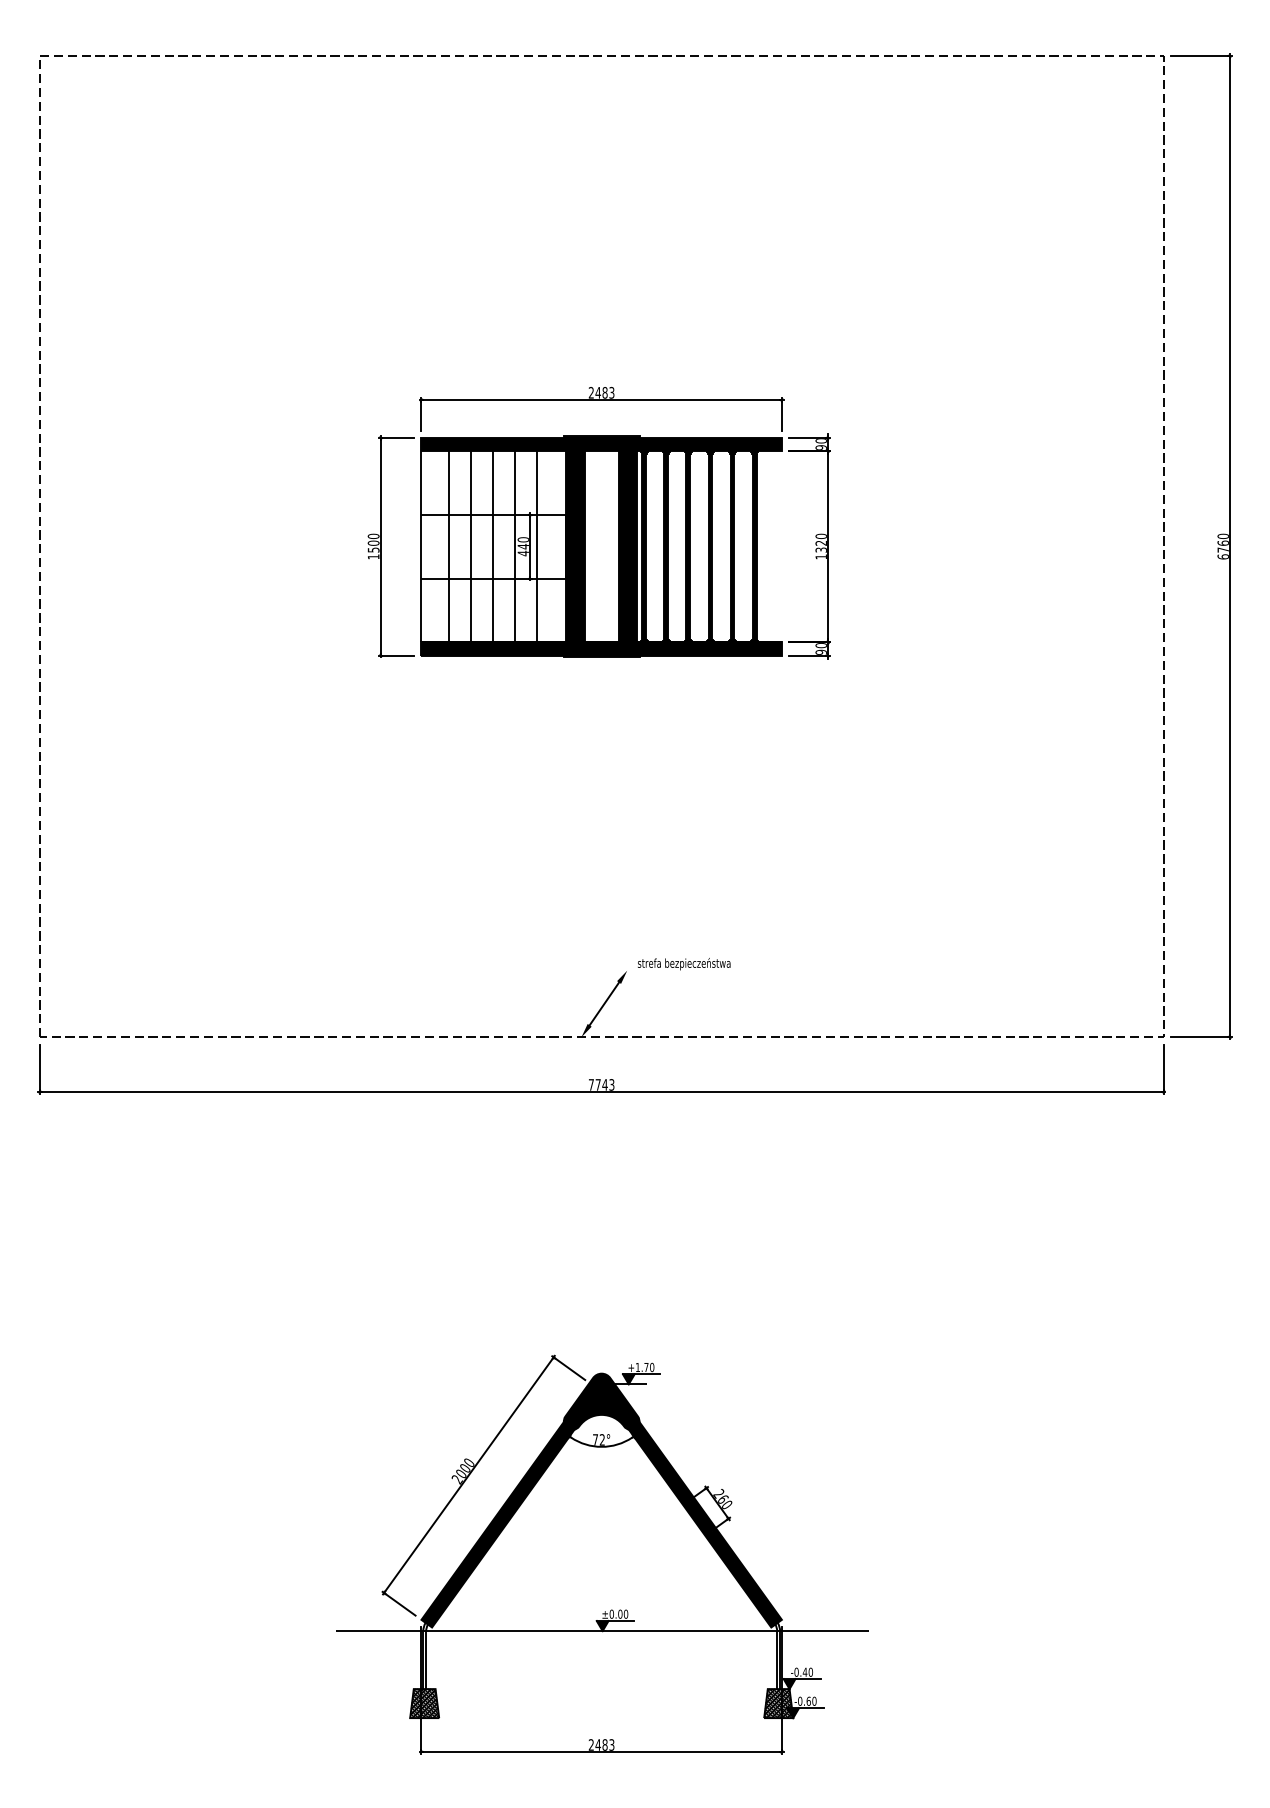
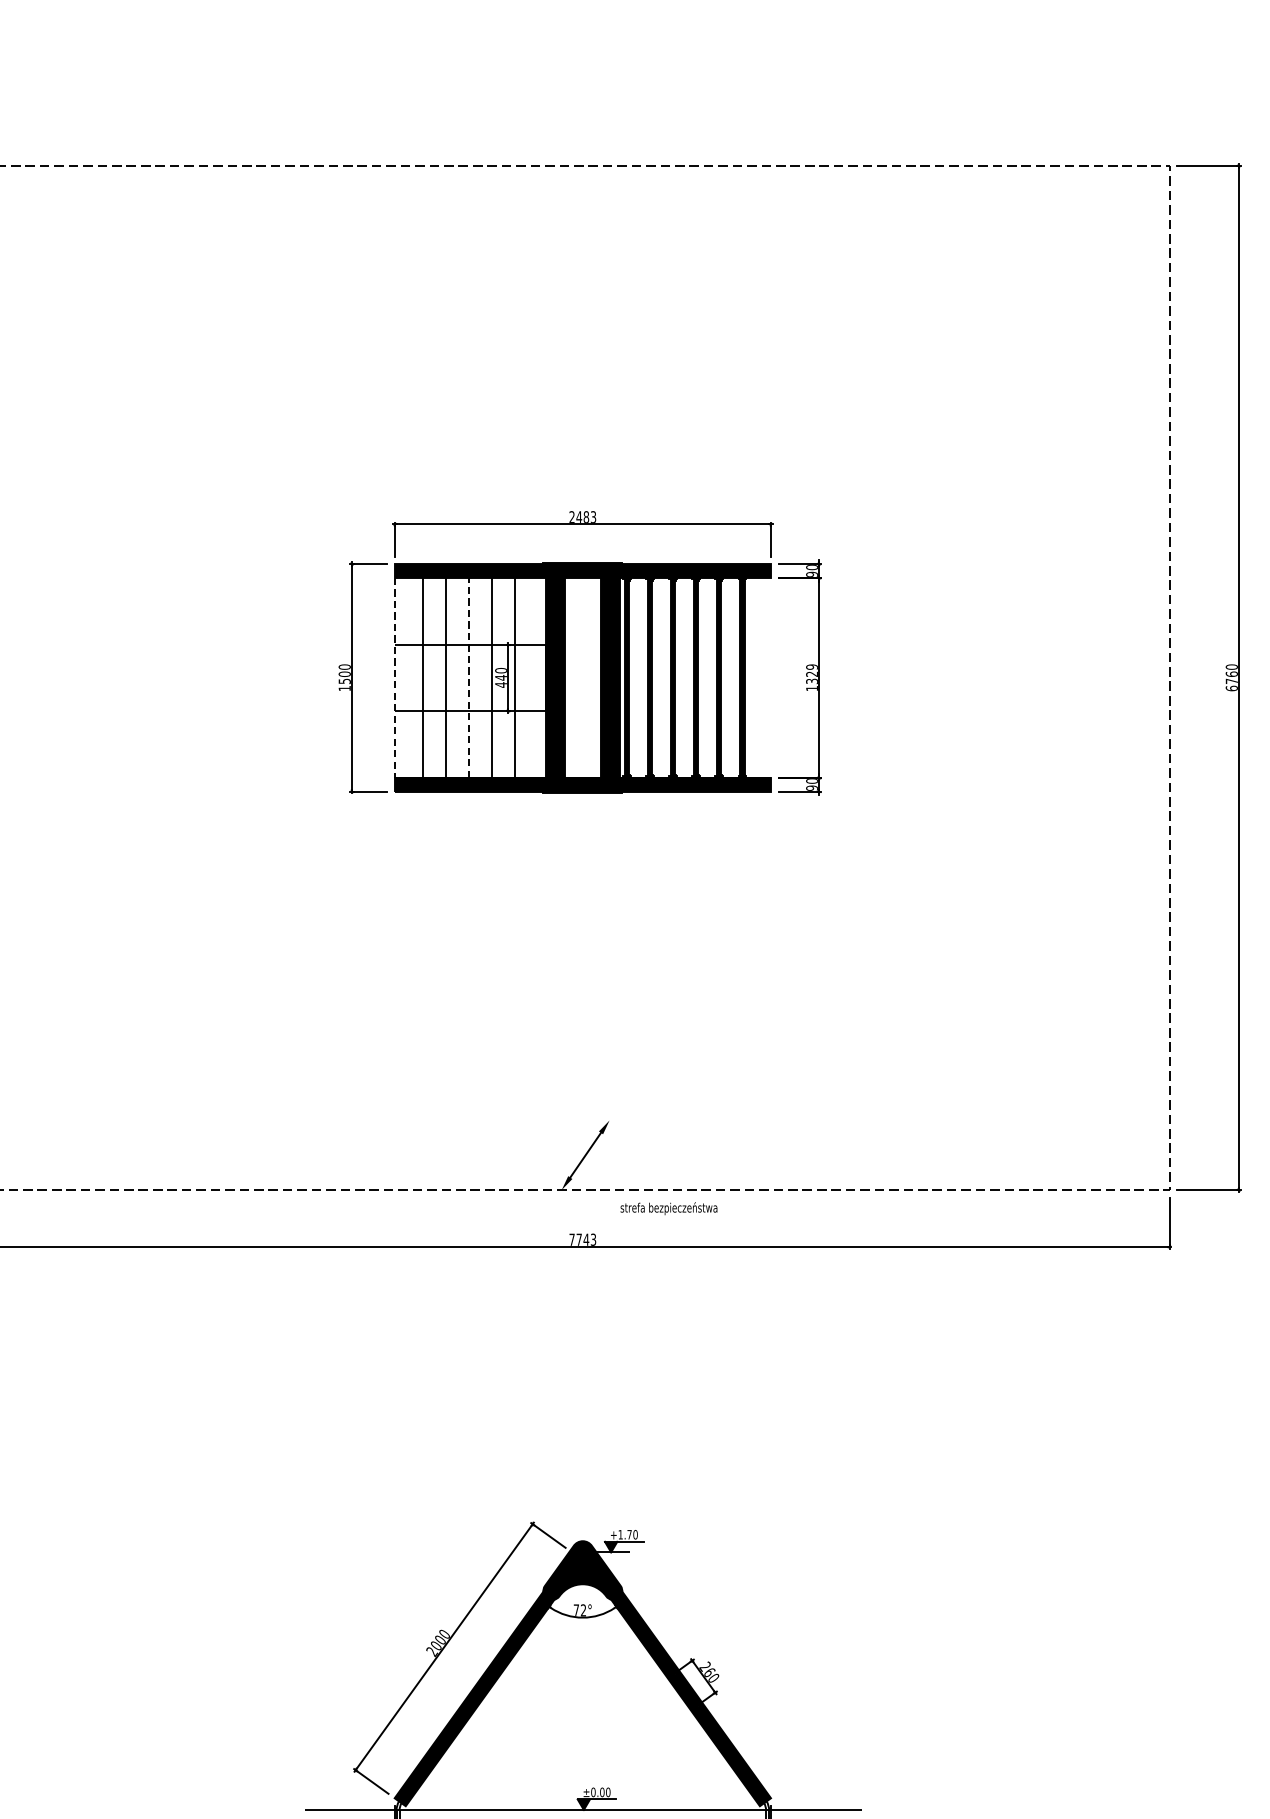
text: (820, 536) -> (811, 667), 1320 -> 1329
line: (421, 546) -> (394, 677), solid -> dashed
line: (492, 546) -> (468, 677), solid -> dashed
text: (684, 964) -> (669, 1209), moved

